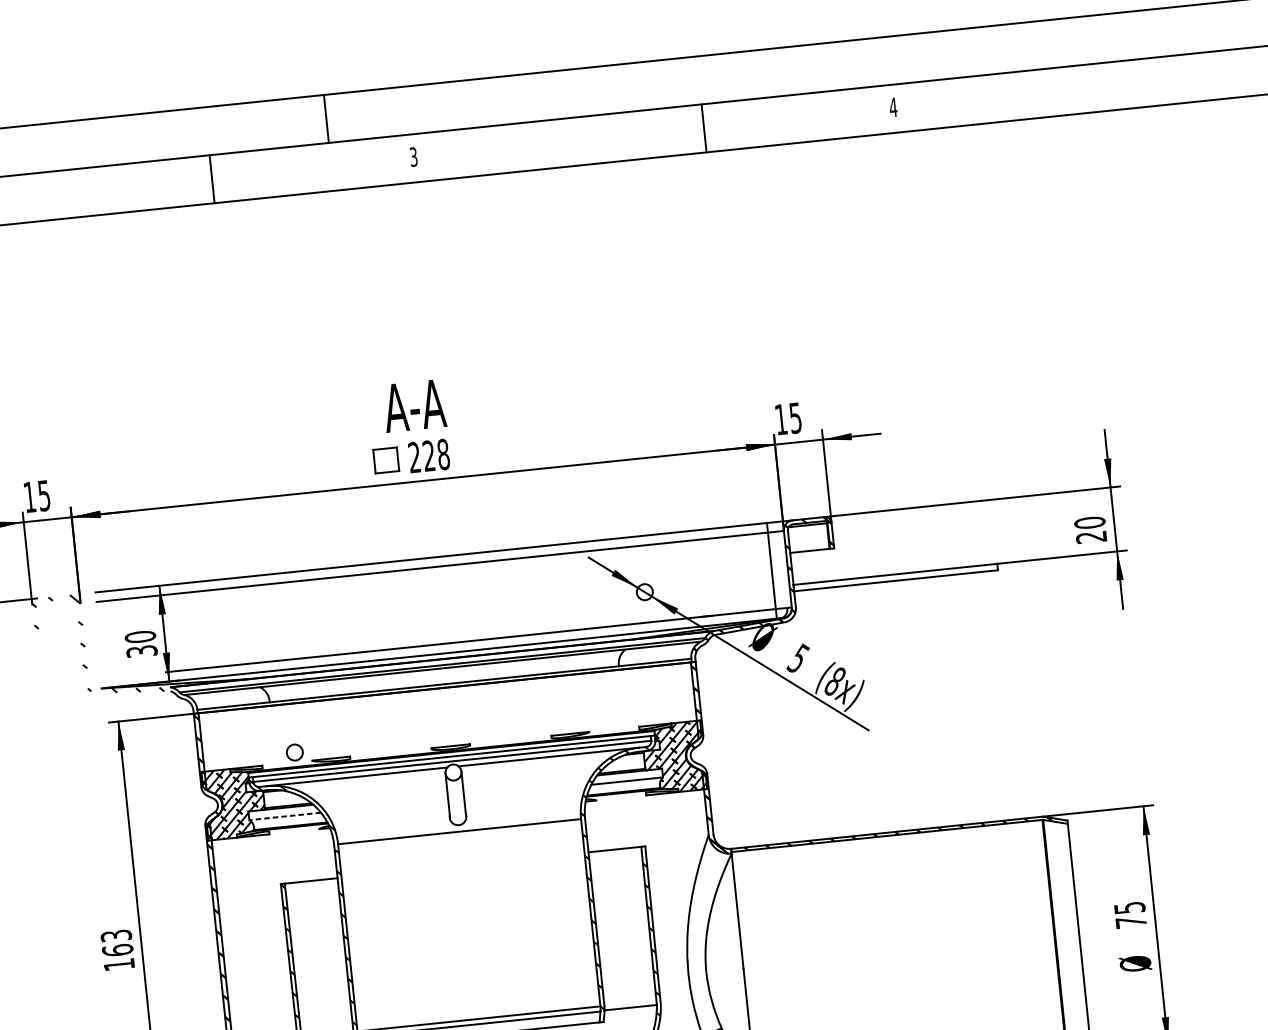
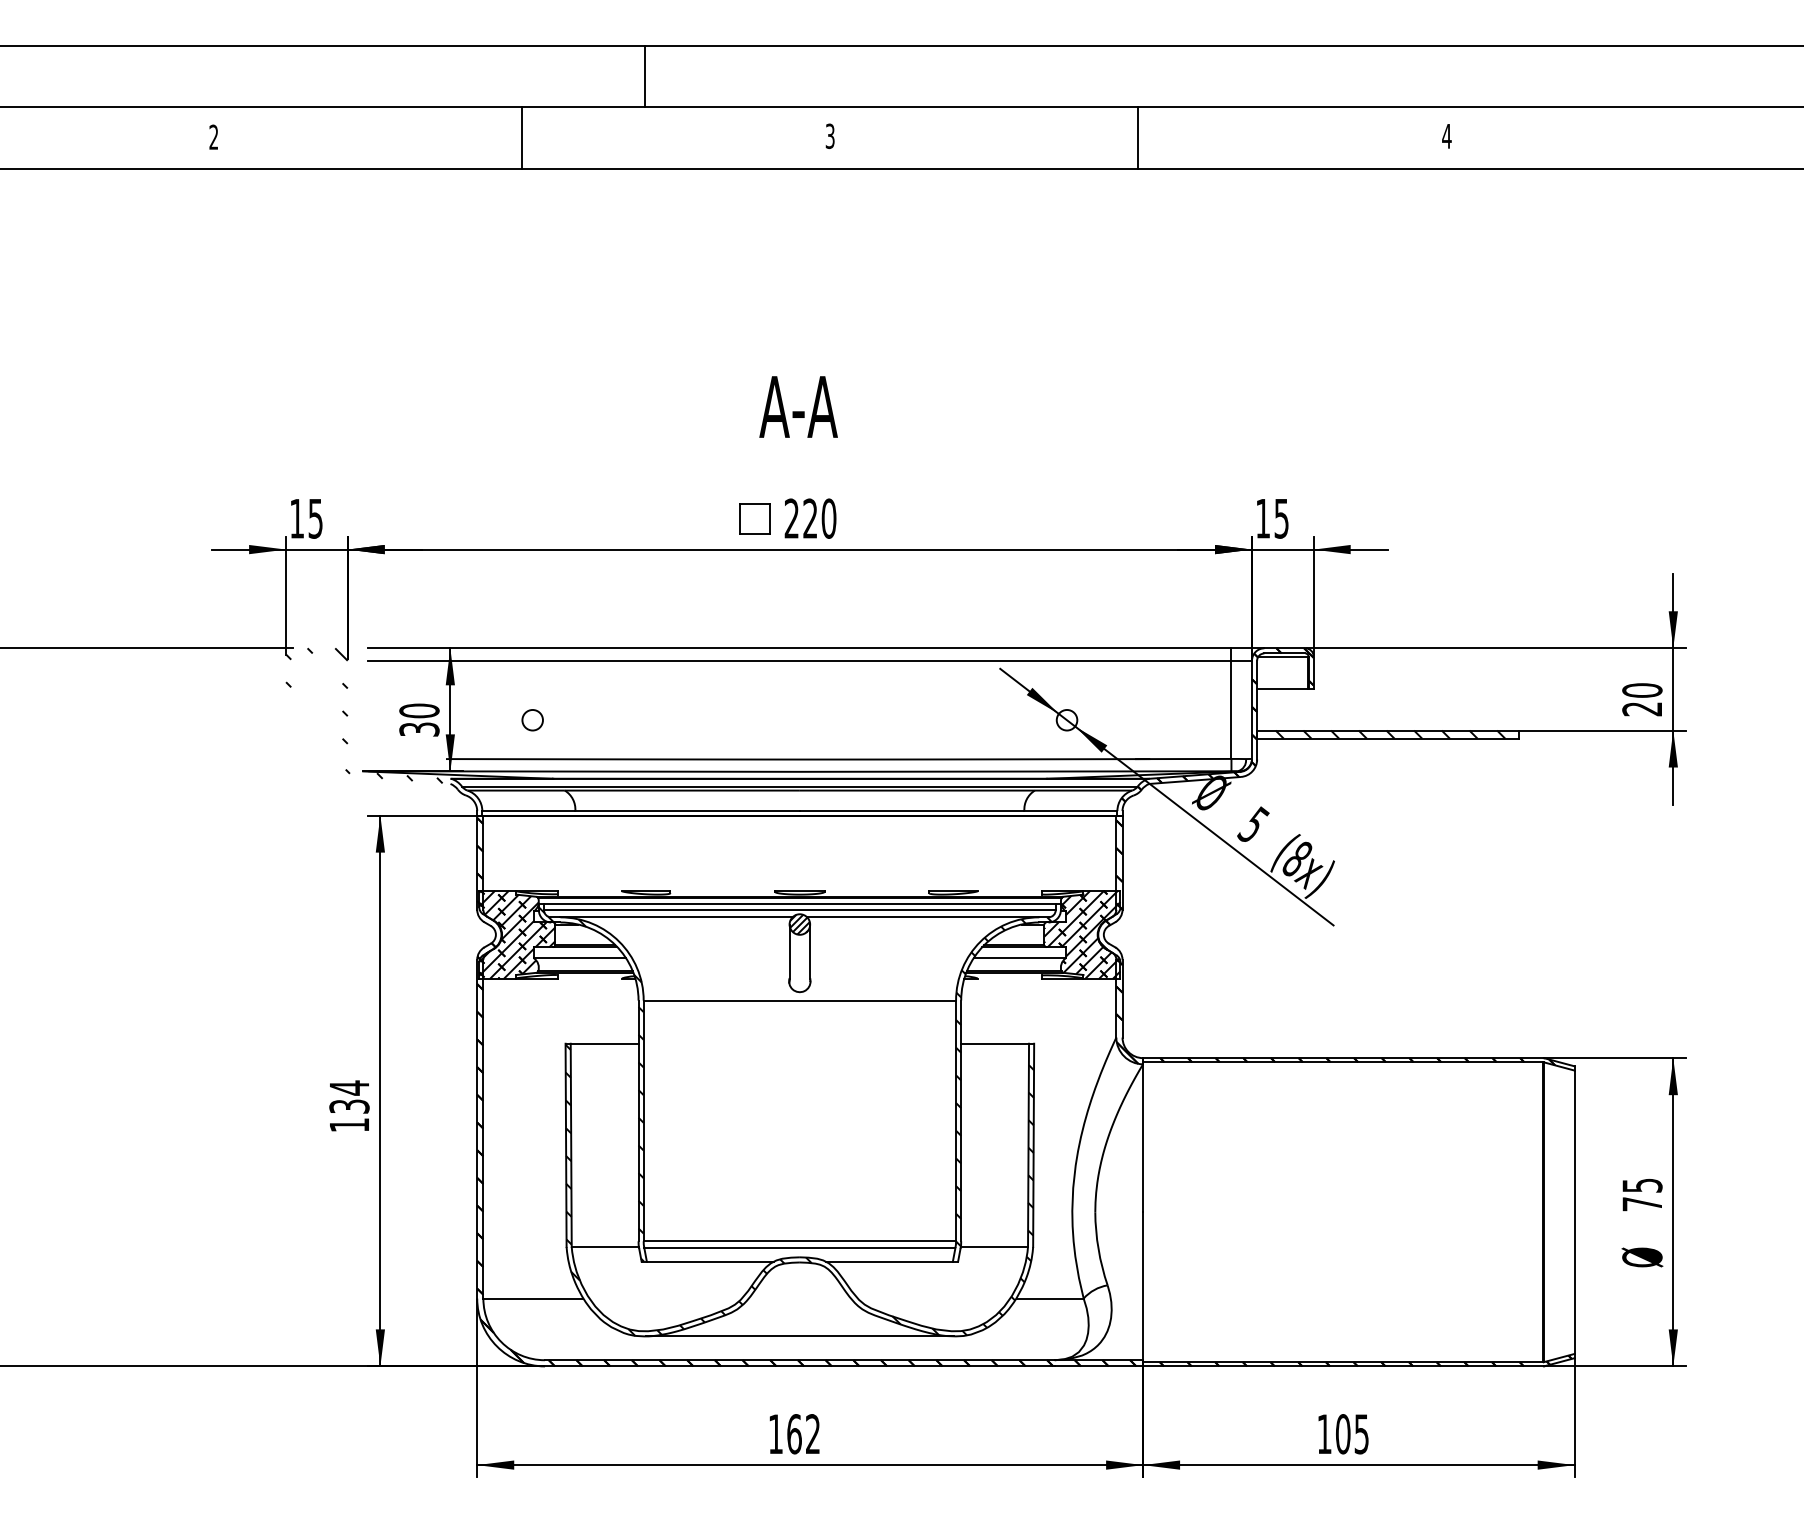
line: (326, 119) -> (645, 76), moved
line: (704, 127) -> (1138, 137), moved
line: (211, 178) -> (521, 137), moved
text: (414, 405) -> (798, 406), moved
text: (443, 454) -> (828, 518), 228 -> 220
hatch: (897, 577) -> (1390, 734), added
circle: (294, 752) -> (532, 720), moved
hatch: (453, 772) -> (799, 924), added
line: (284, 816) -> (579, 958), dashed -> solid
text: (117, 942) -> (349, 1096), 163 -> 134

